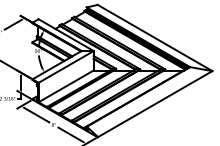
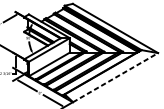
line: (155, 104) -> (115, 77), solid -> dashed

